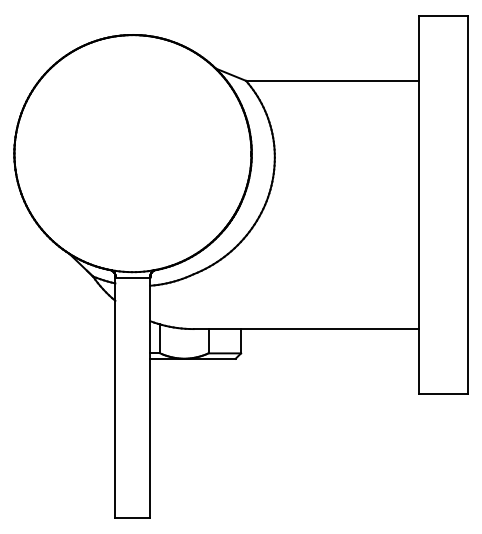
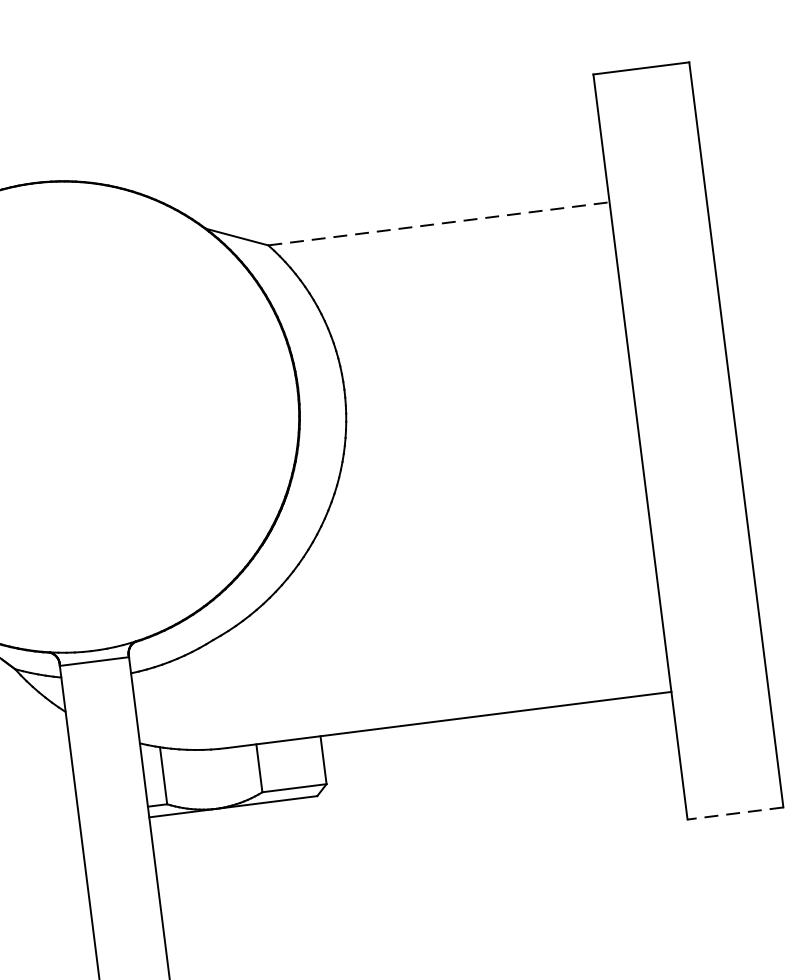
line: (332, 80) -> (438, 223), solid -> dashed
line: (442, 393) -> (733, 813), solid -> dashed

